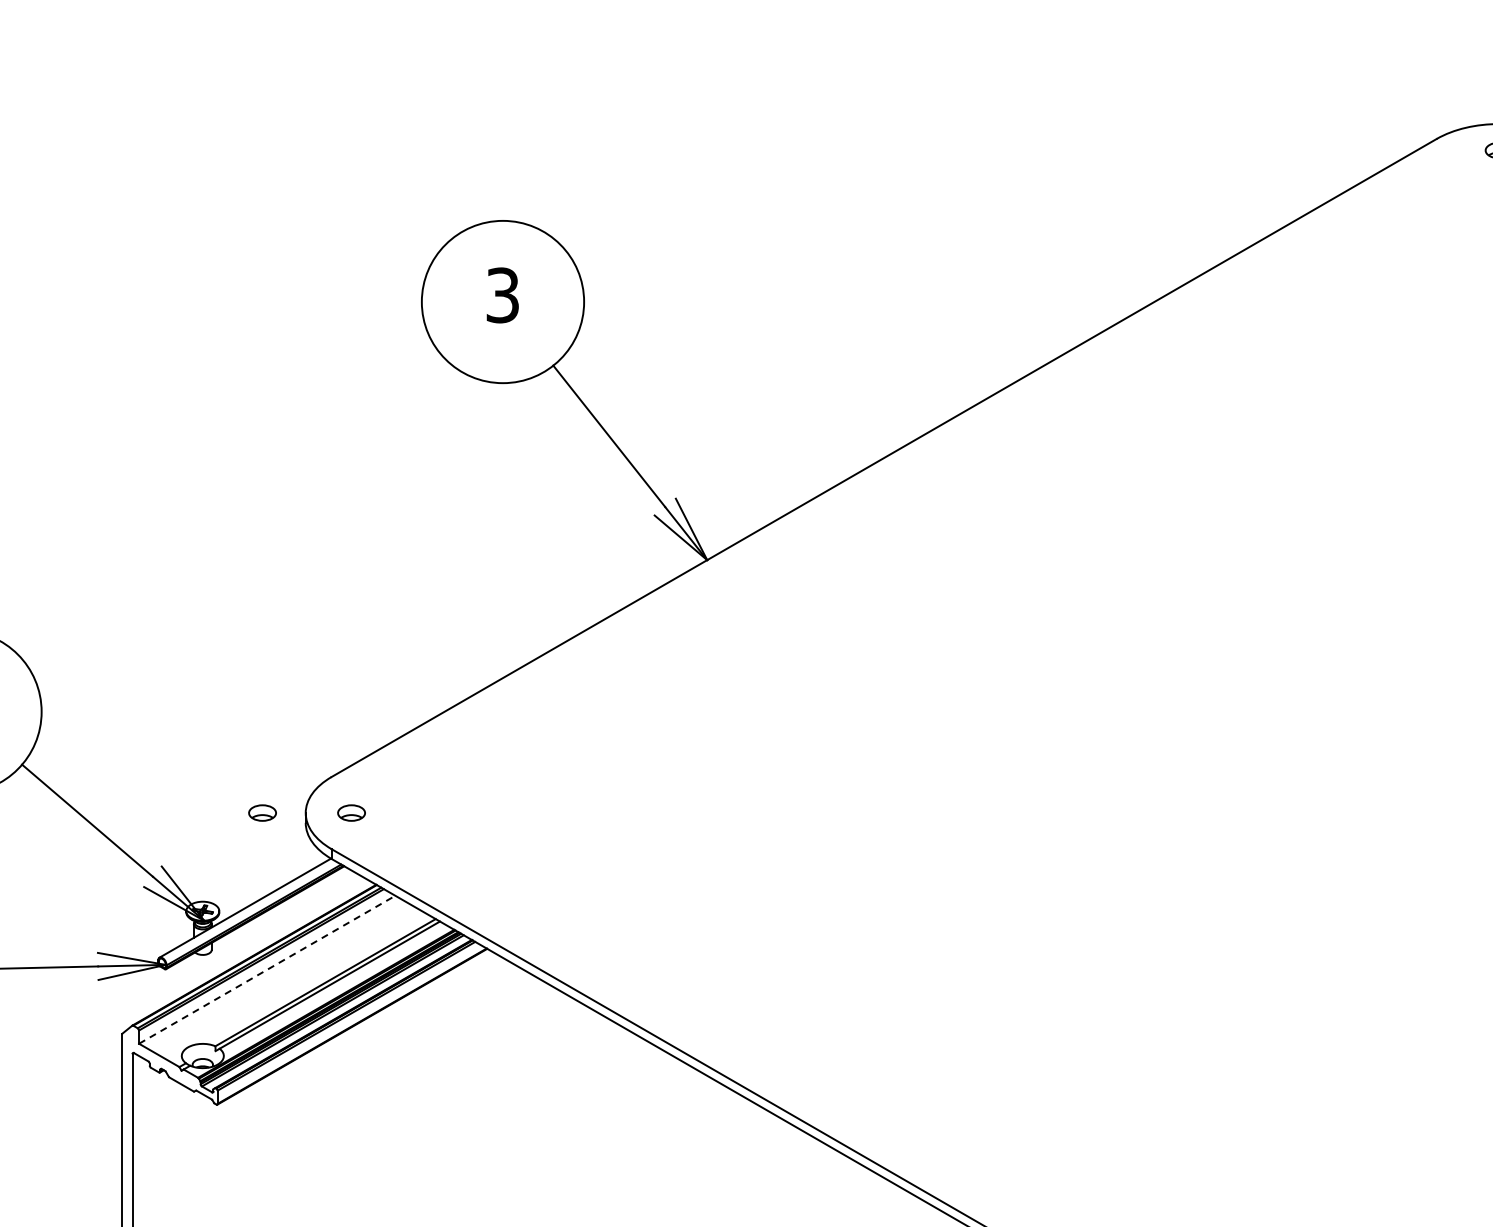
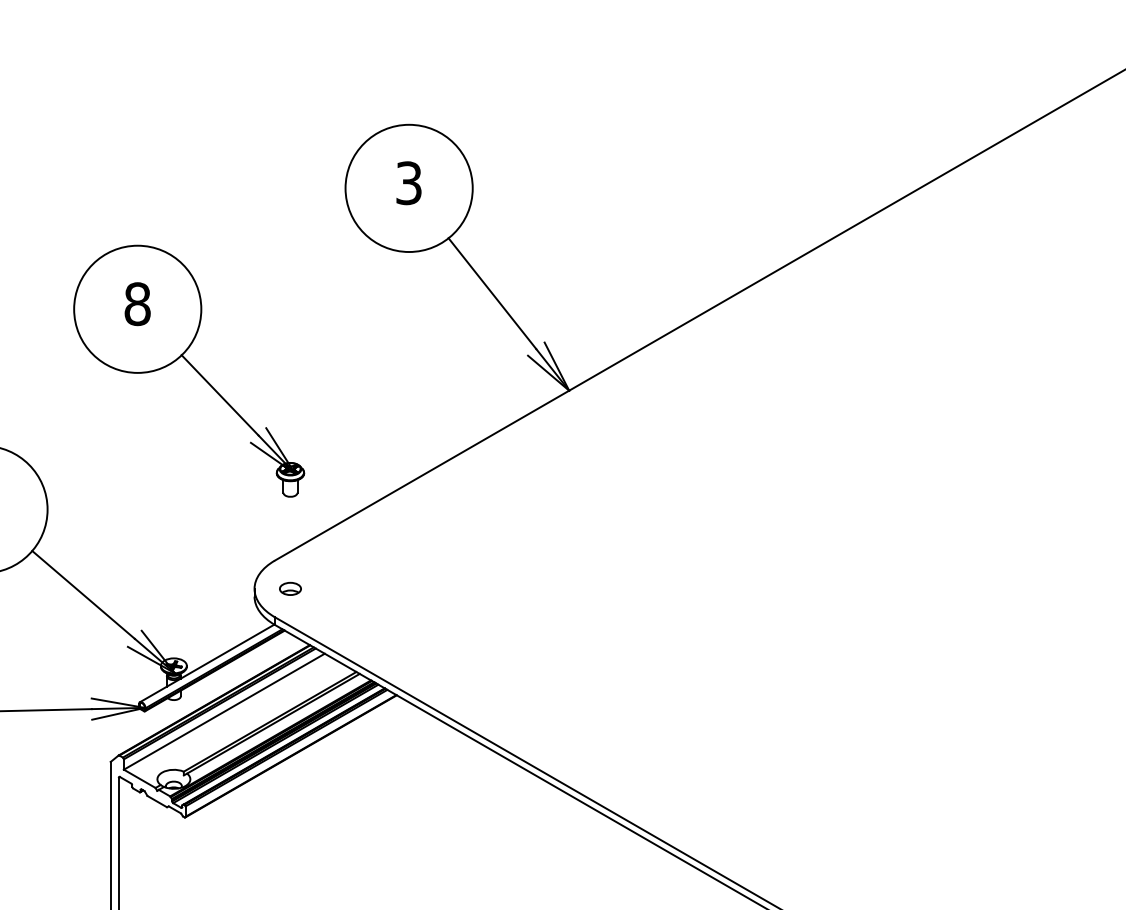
part: (226, 530) -> (192, 367), added
part: (262, 812) -> (220, 588), removed
line: (267, 969) -> (224, 711), dashed -> solid

